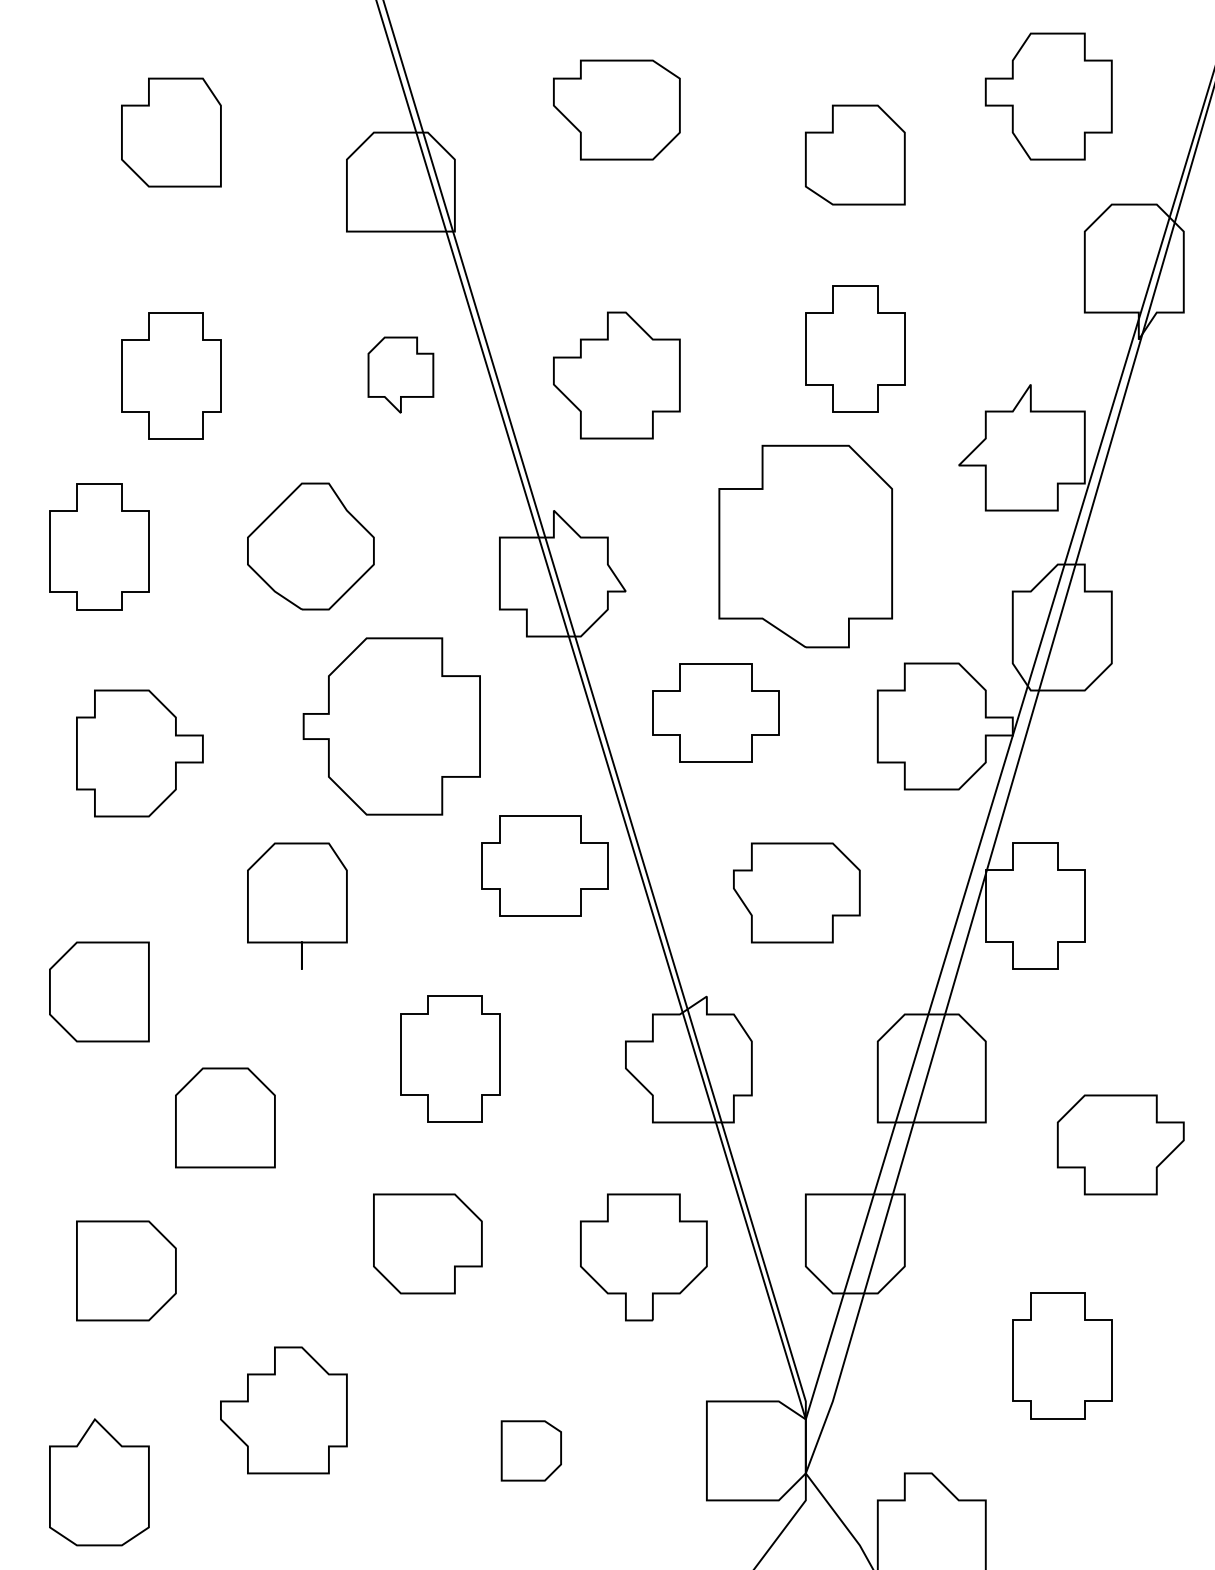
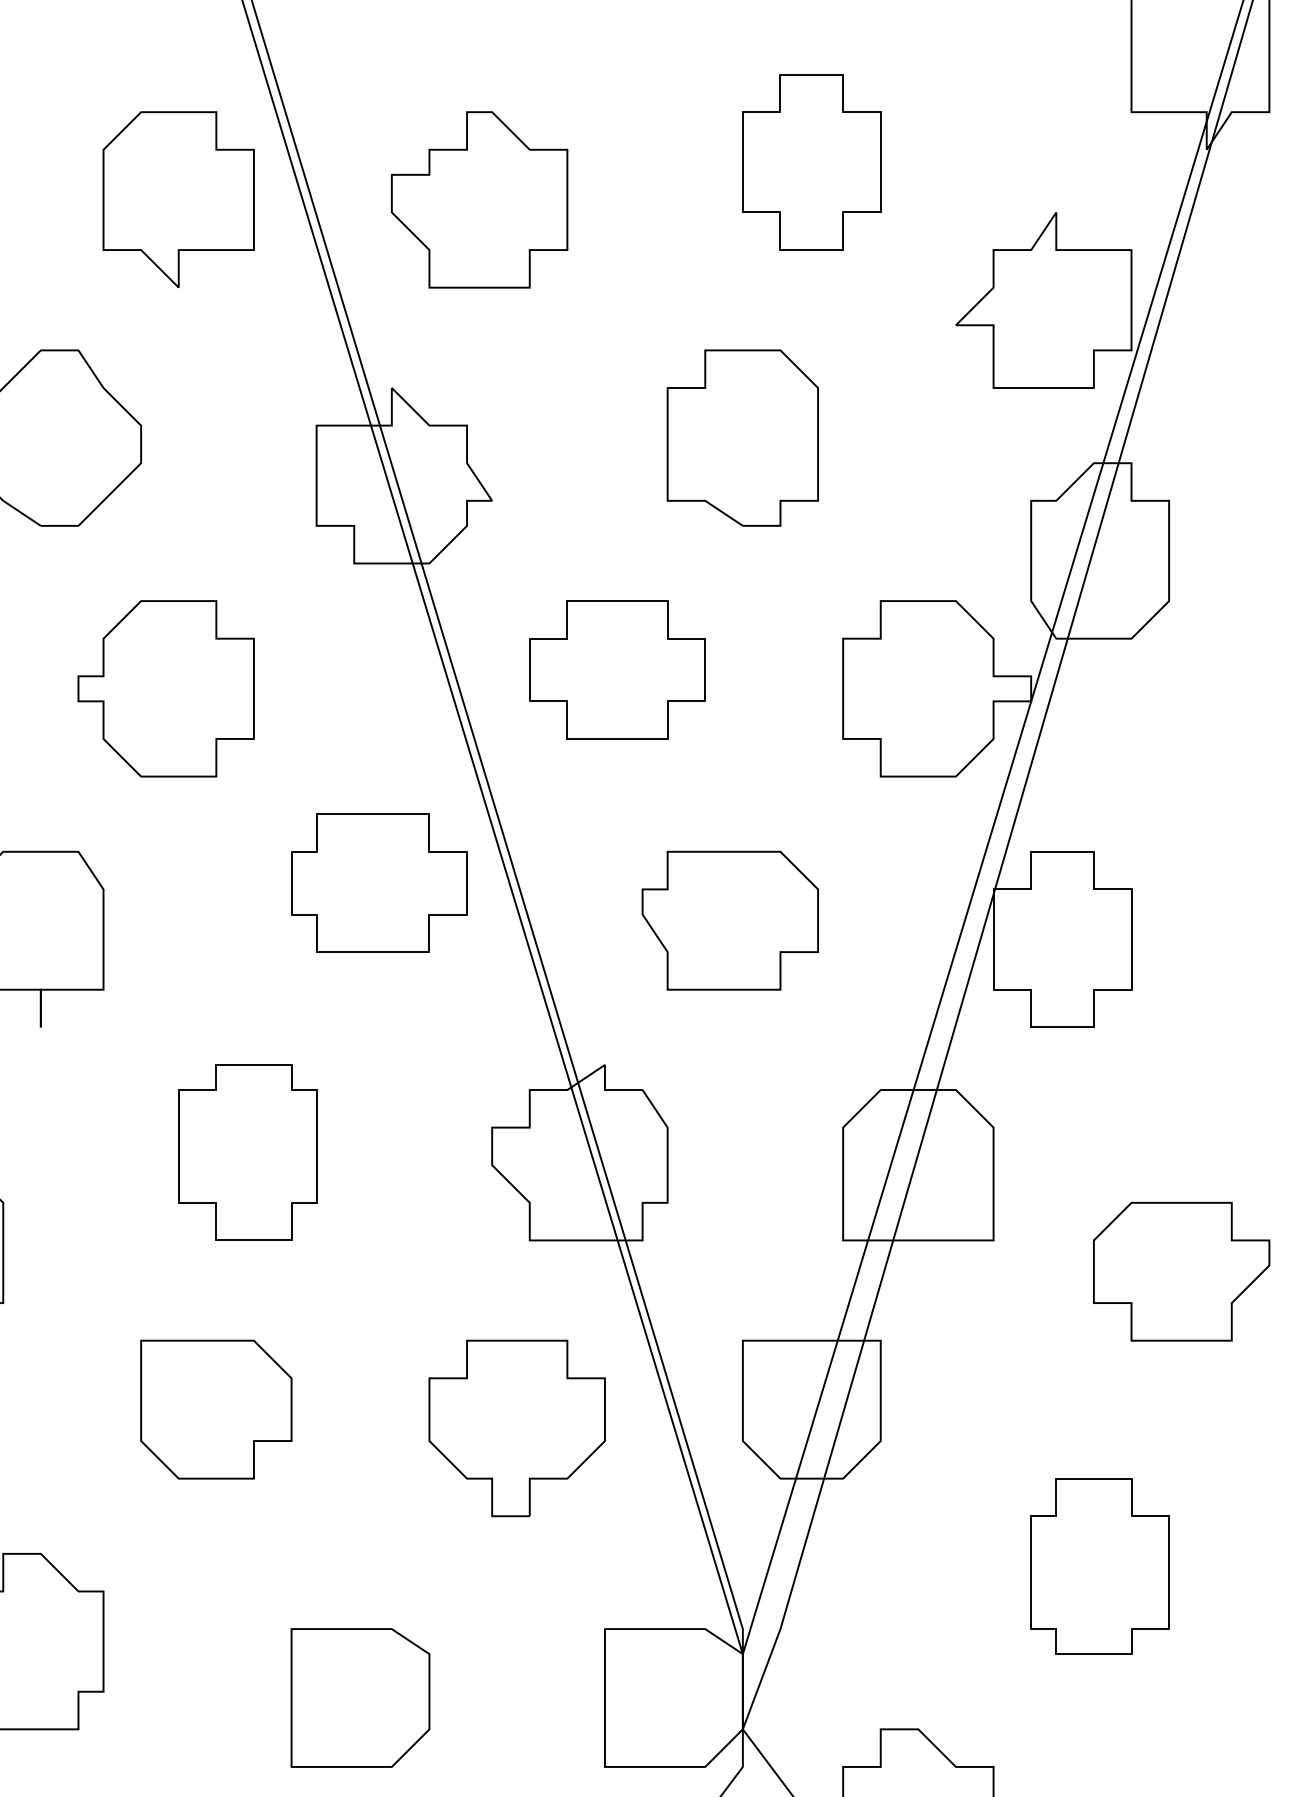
part: (400, 374) -> (178, 198), size x1.67
part: (805, 546) -> (742, 438), size x0.62
part: (391, 726) -> (165, 688), size x0.71
part: (531, 1450) -> (360, 1697), size x1.67

